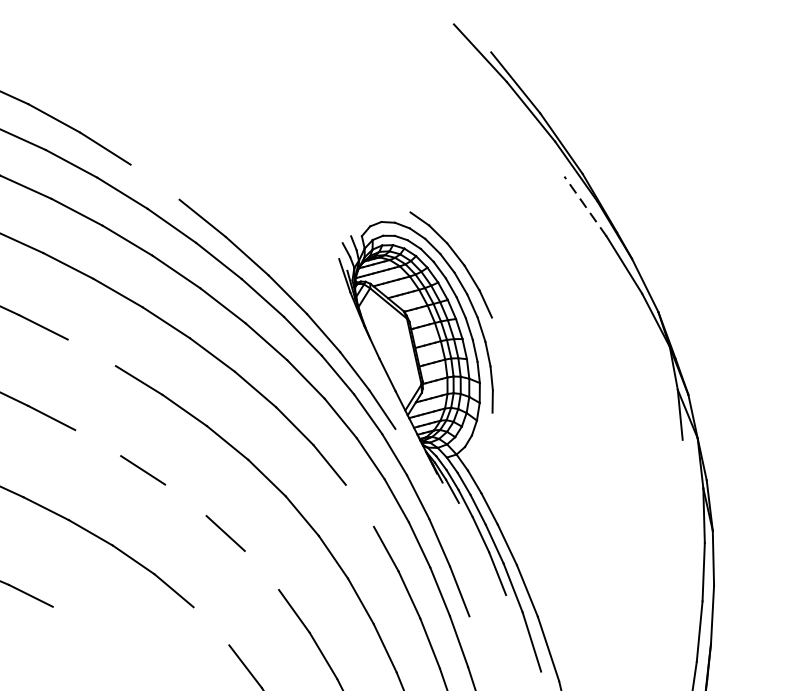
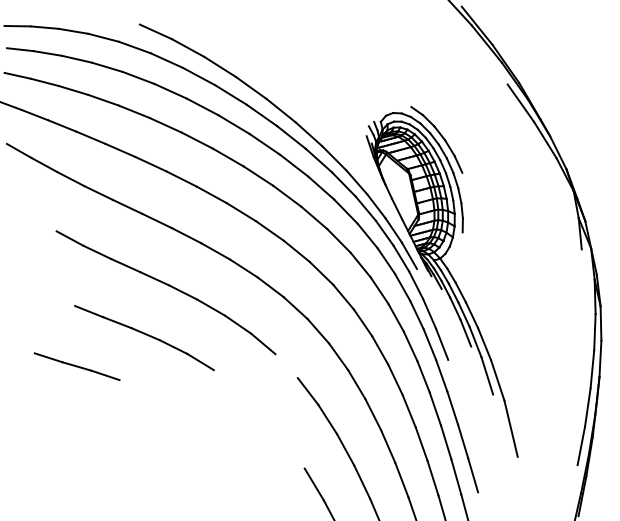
line: (155, 182) -> (251, 88), added
line: (584, 206) -> (520, 103), dashed -> solid
line: (91, 352) -> (211, 194), added
line: (97, 443) -> (215, 251), added
line: (406, 449) -> (408, 255), added
line: (185, 500) -> (270, 287), added
line: (359, 505) -> (379, 290), added
line: (262, 569) -> (318, 330), added
line: (73, 618) -> (200, 361), added

